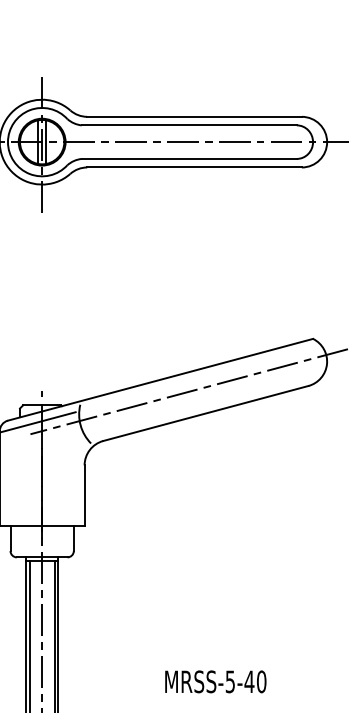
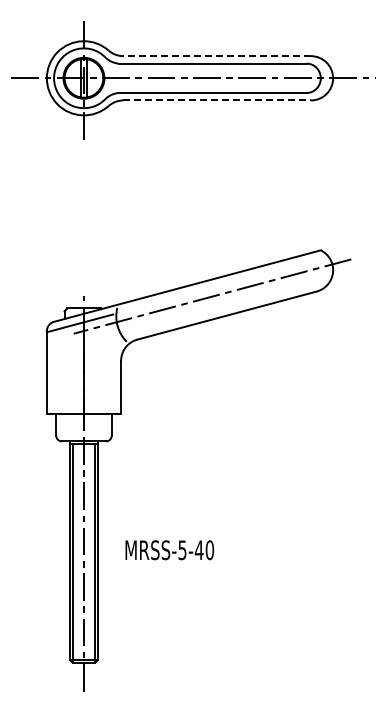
line: (194, 117) -> (217, 56), solid -> dashed
line: (194, 167) -> (217, 100), solid -> dashed
text: (215, 682) -> (169, 550), moved

